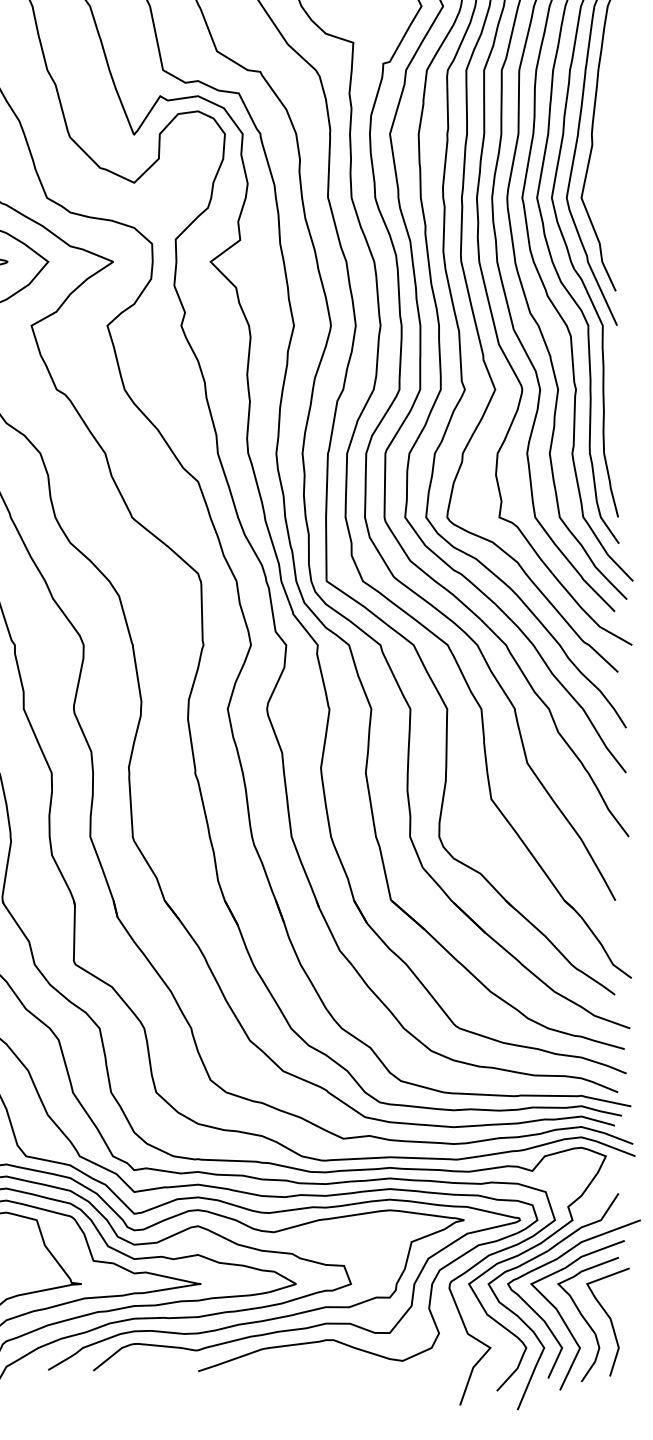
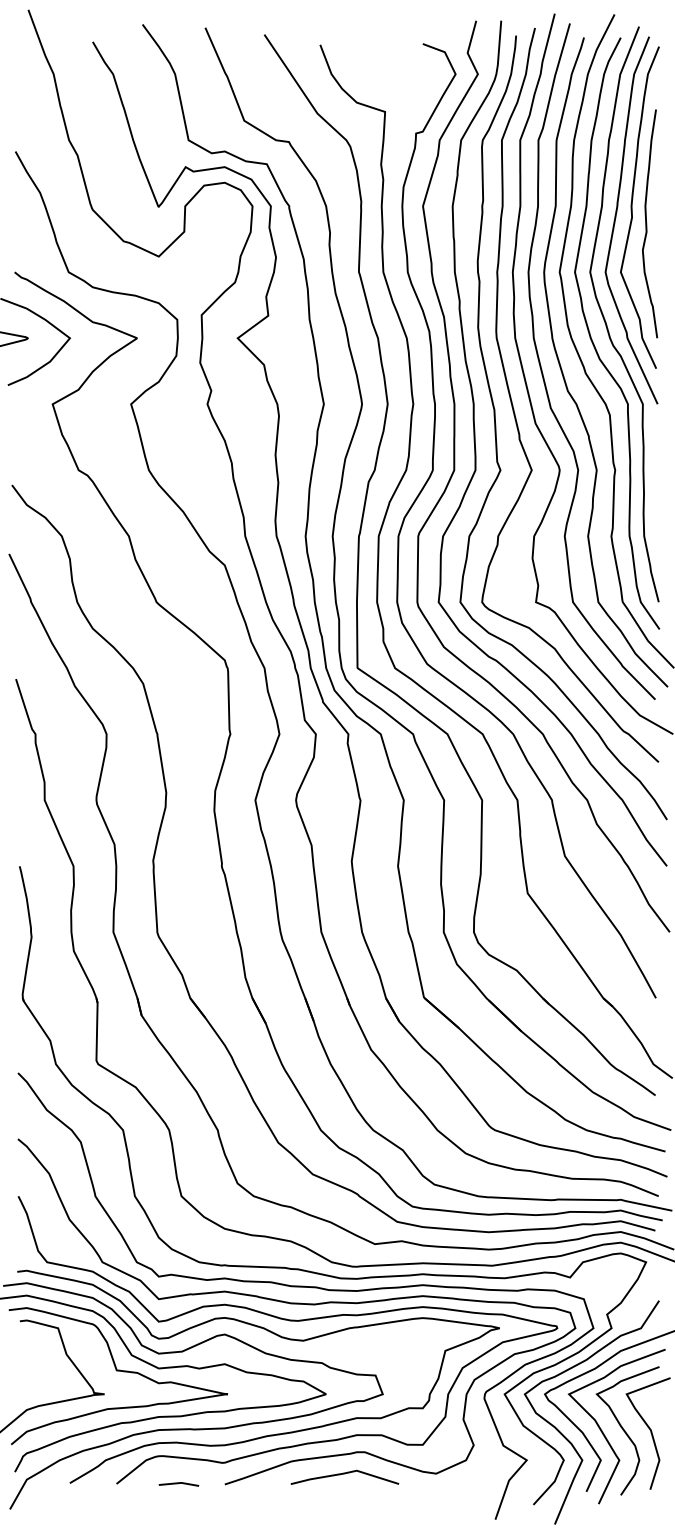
curve: (607, 150) -> (647, 223), added
curve: (313, 1361) -> (344, 1474), added
line: (153, 1371) -> (178, 1484), added

